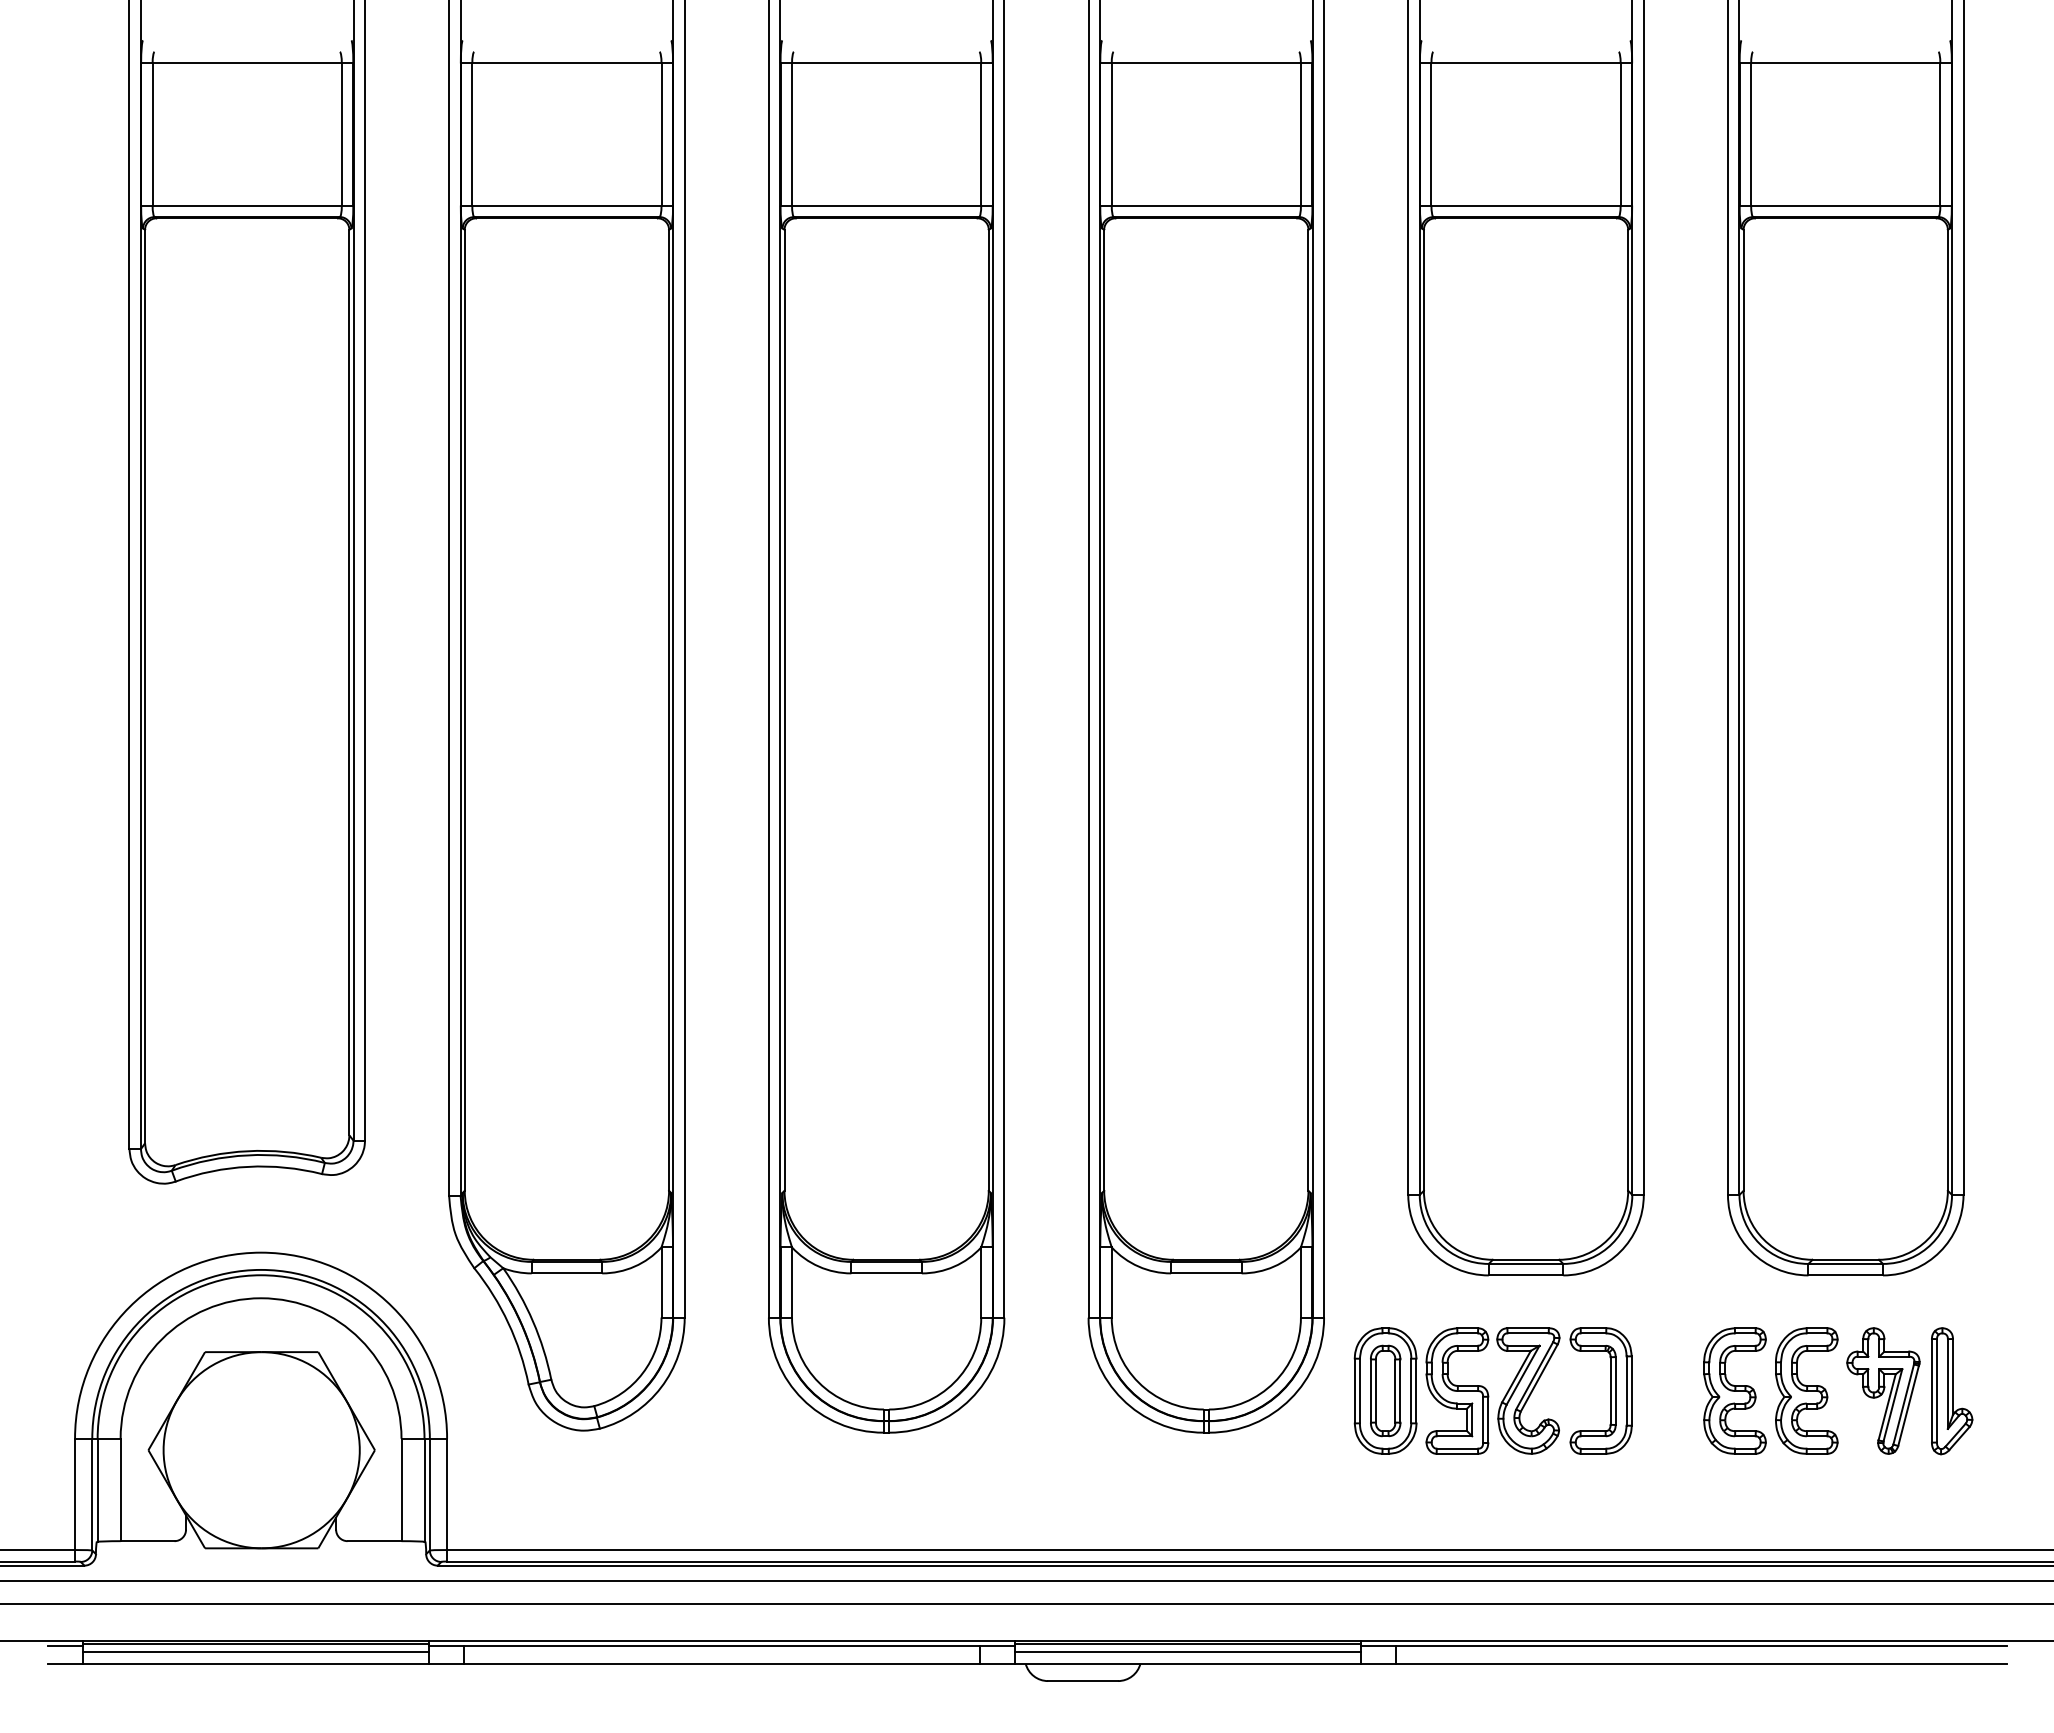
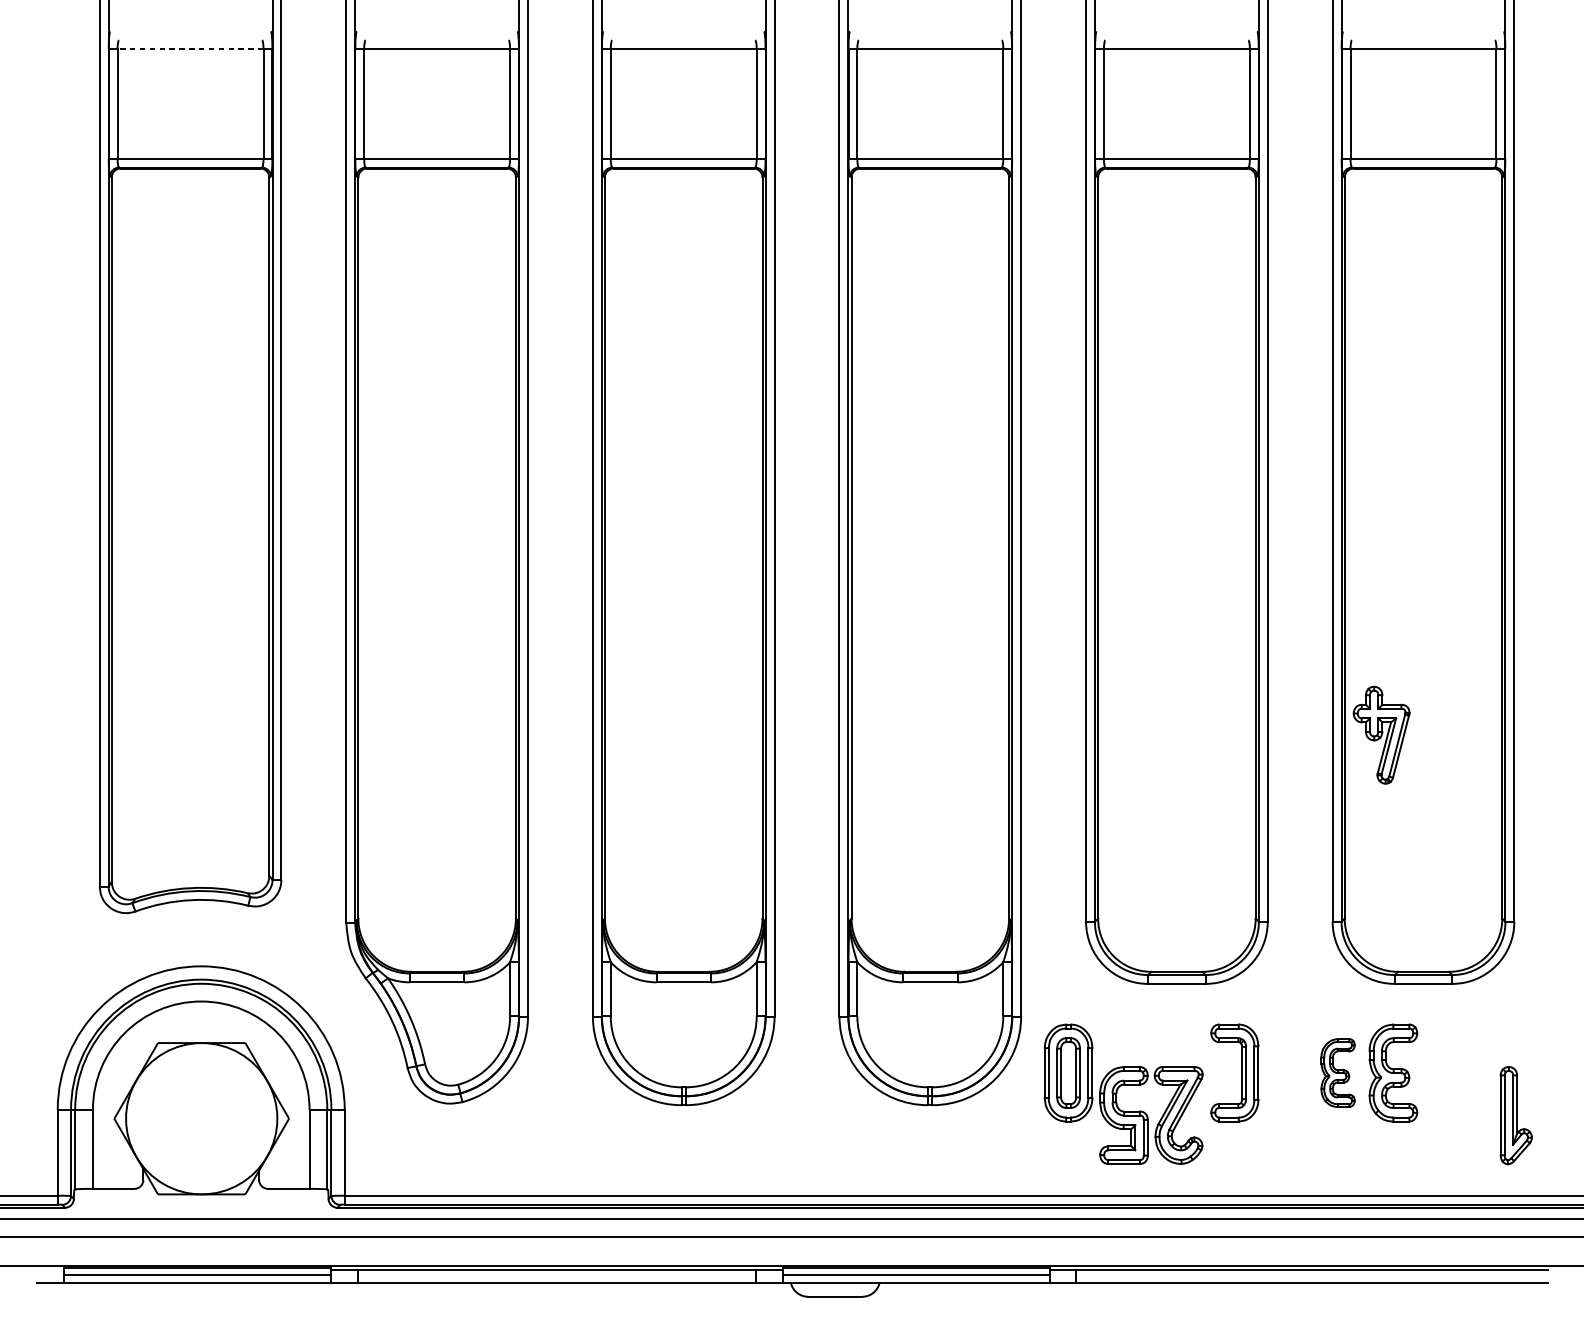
line: (247, 63) -> (190, 49), solid -> dashed
part: (1492, 1390) -> (1151, 1115), moved
part: (1734, 1390) -> (1337, 1072), size x0.7
part: (1883, 1390) -> (1381, 734), moved
part: (1952, 1391) -> (1516, 1115), moved
line: (65, 1646) -> (50, 1270), removed

